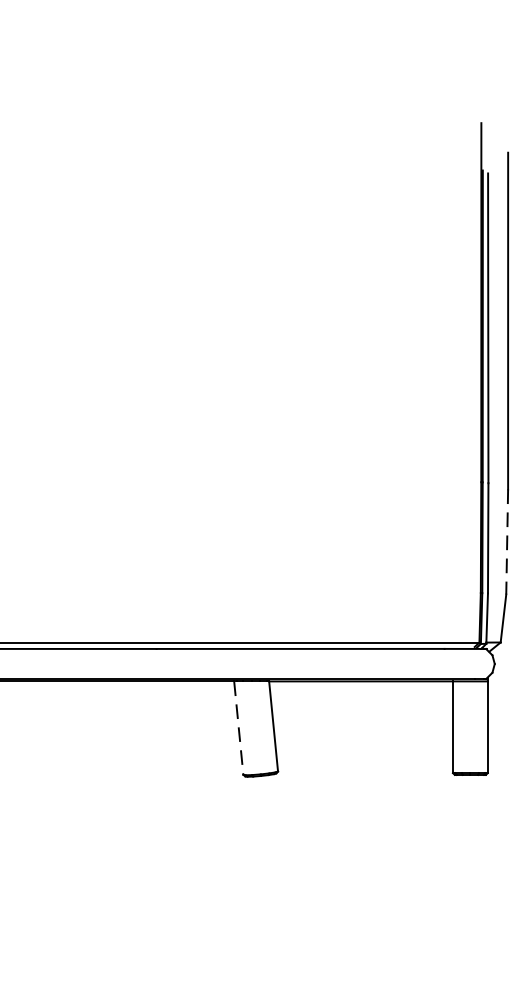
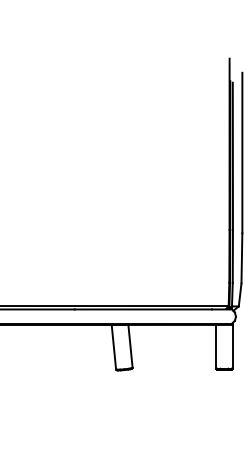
line: (506, 542) -> (241, 258), dashed -> solid
line: (237, 728) -> (113, 347), dashed -> solid

